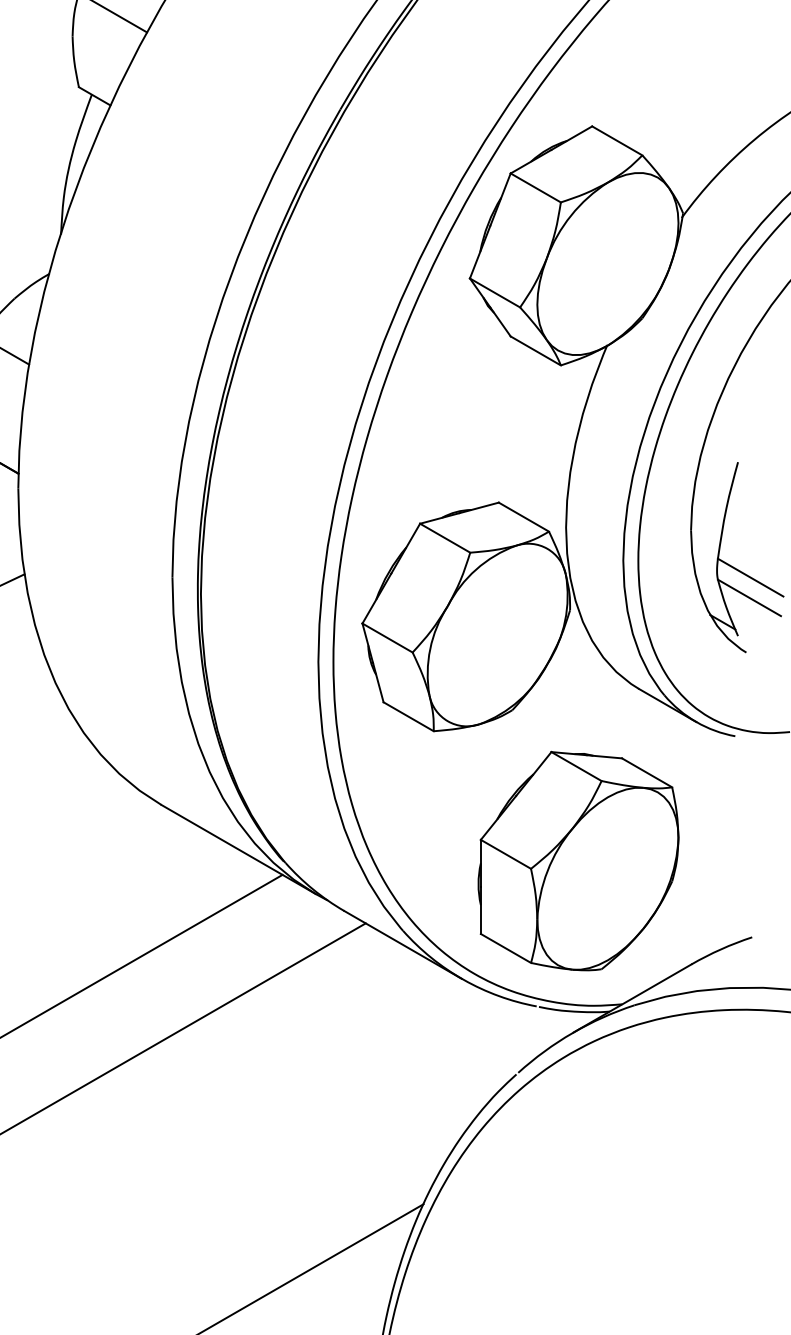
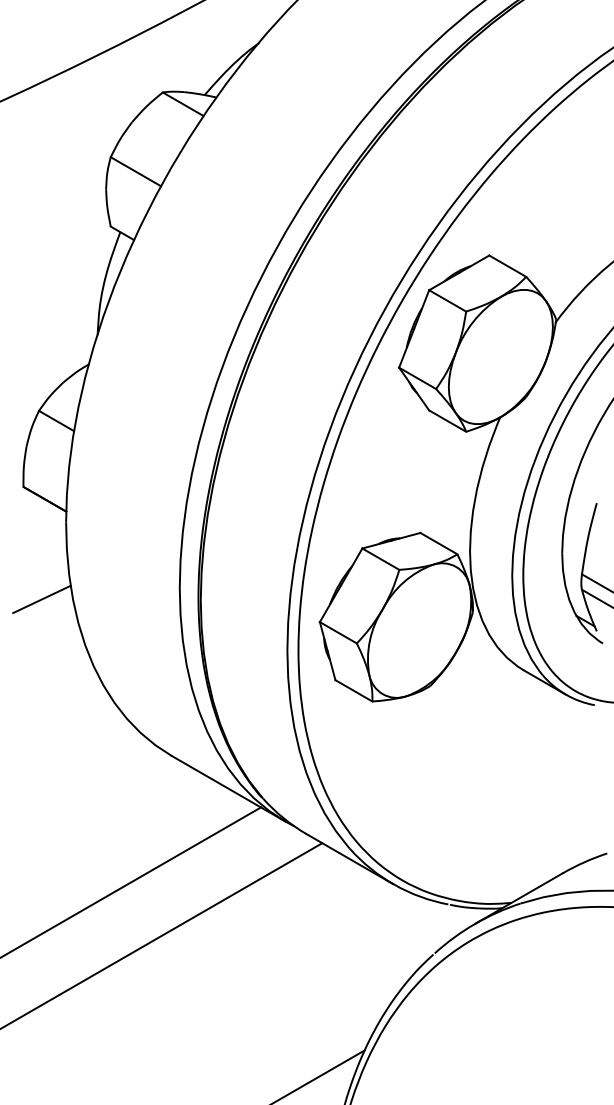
part: (577, 860) -> (478, 796), removed

